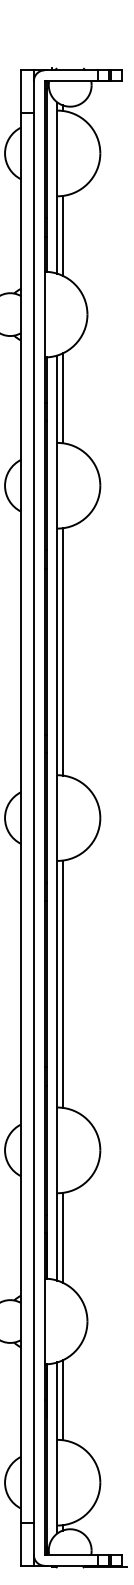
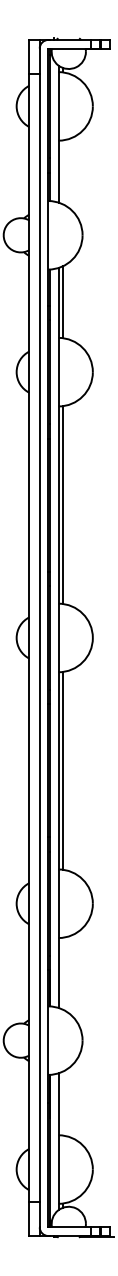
line: (62, 236) -> (62, 172), removed
line: (62, 1237) -> (62, 973), removed
line: (62, 1400) -> (62, 1103), removed

